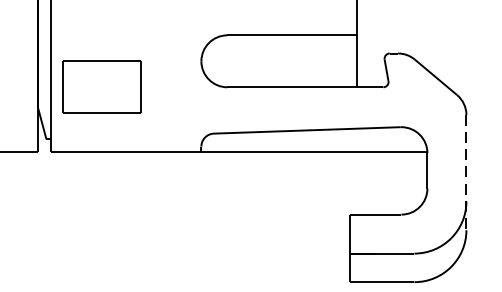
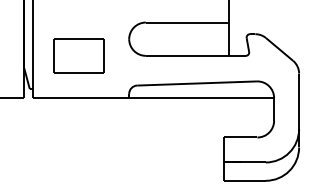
part: (100, 86) -> (78, 55), moved
line: (467, 172) -> (299, 110), dashed -> solid

